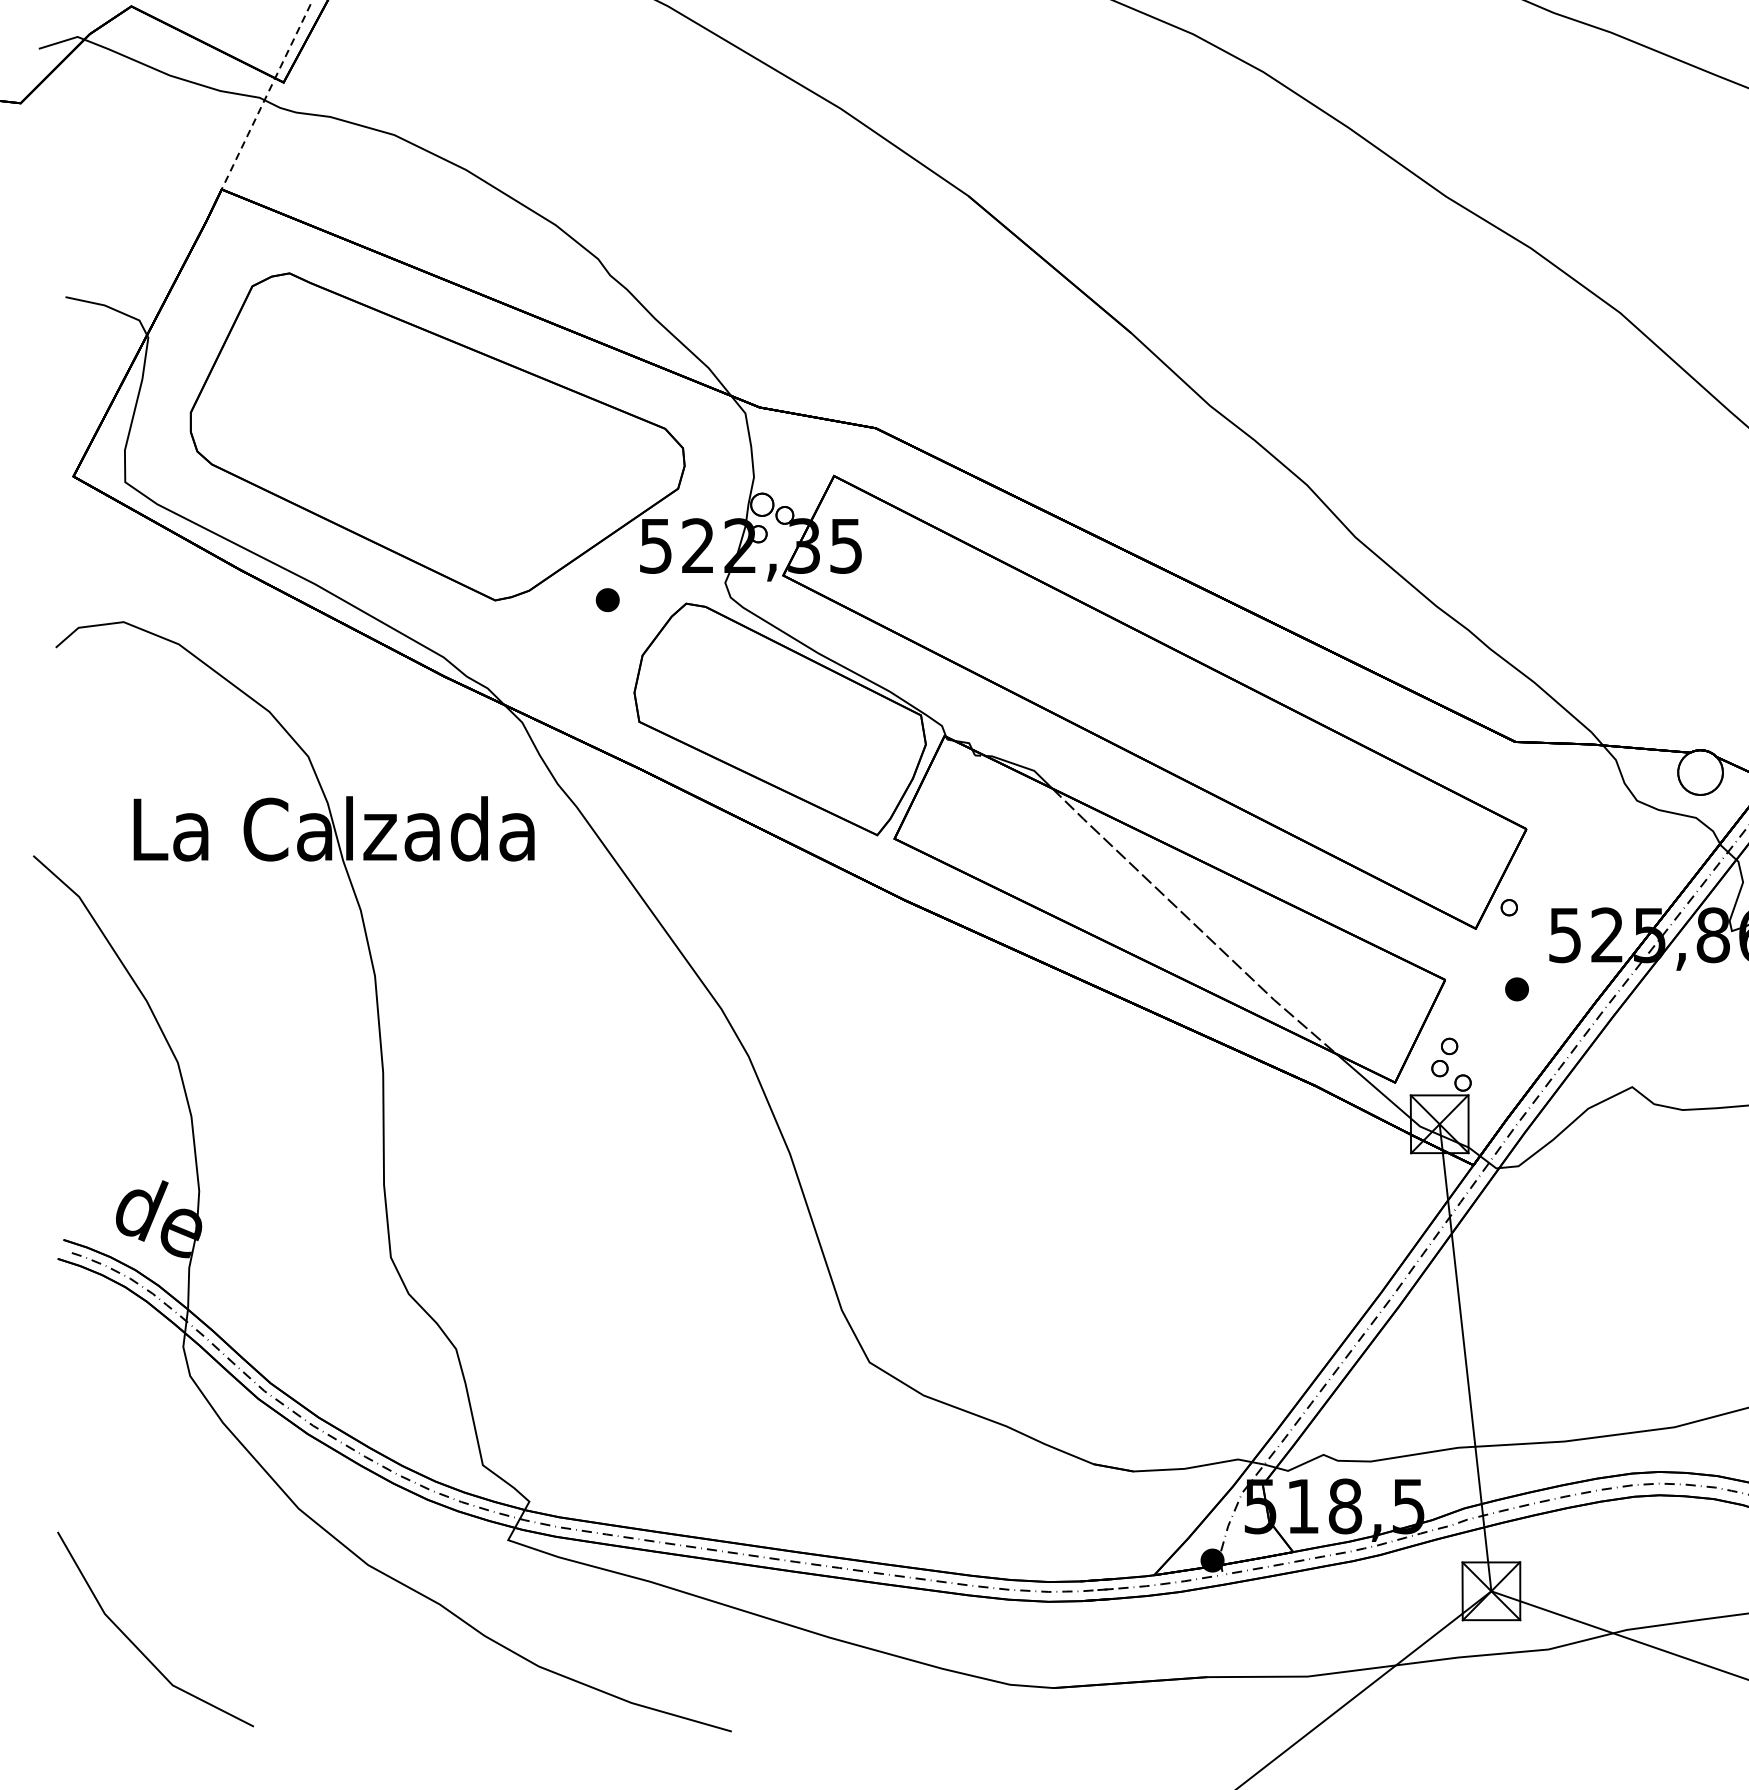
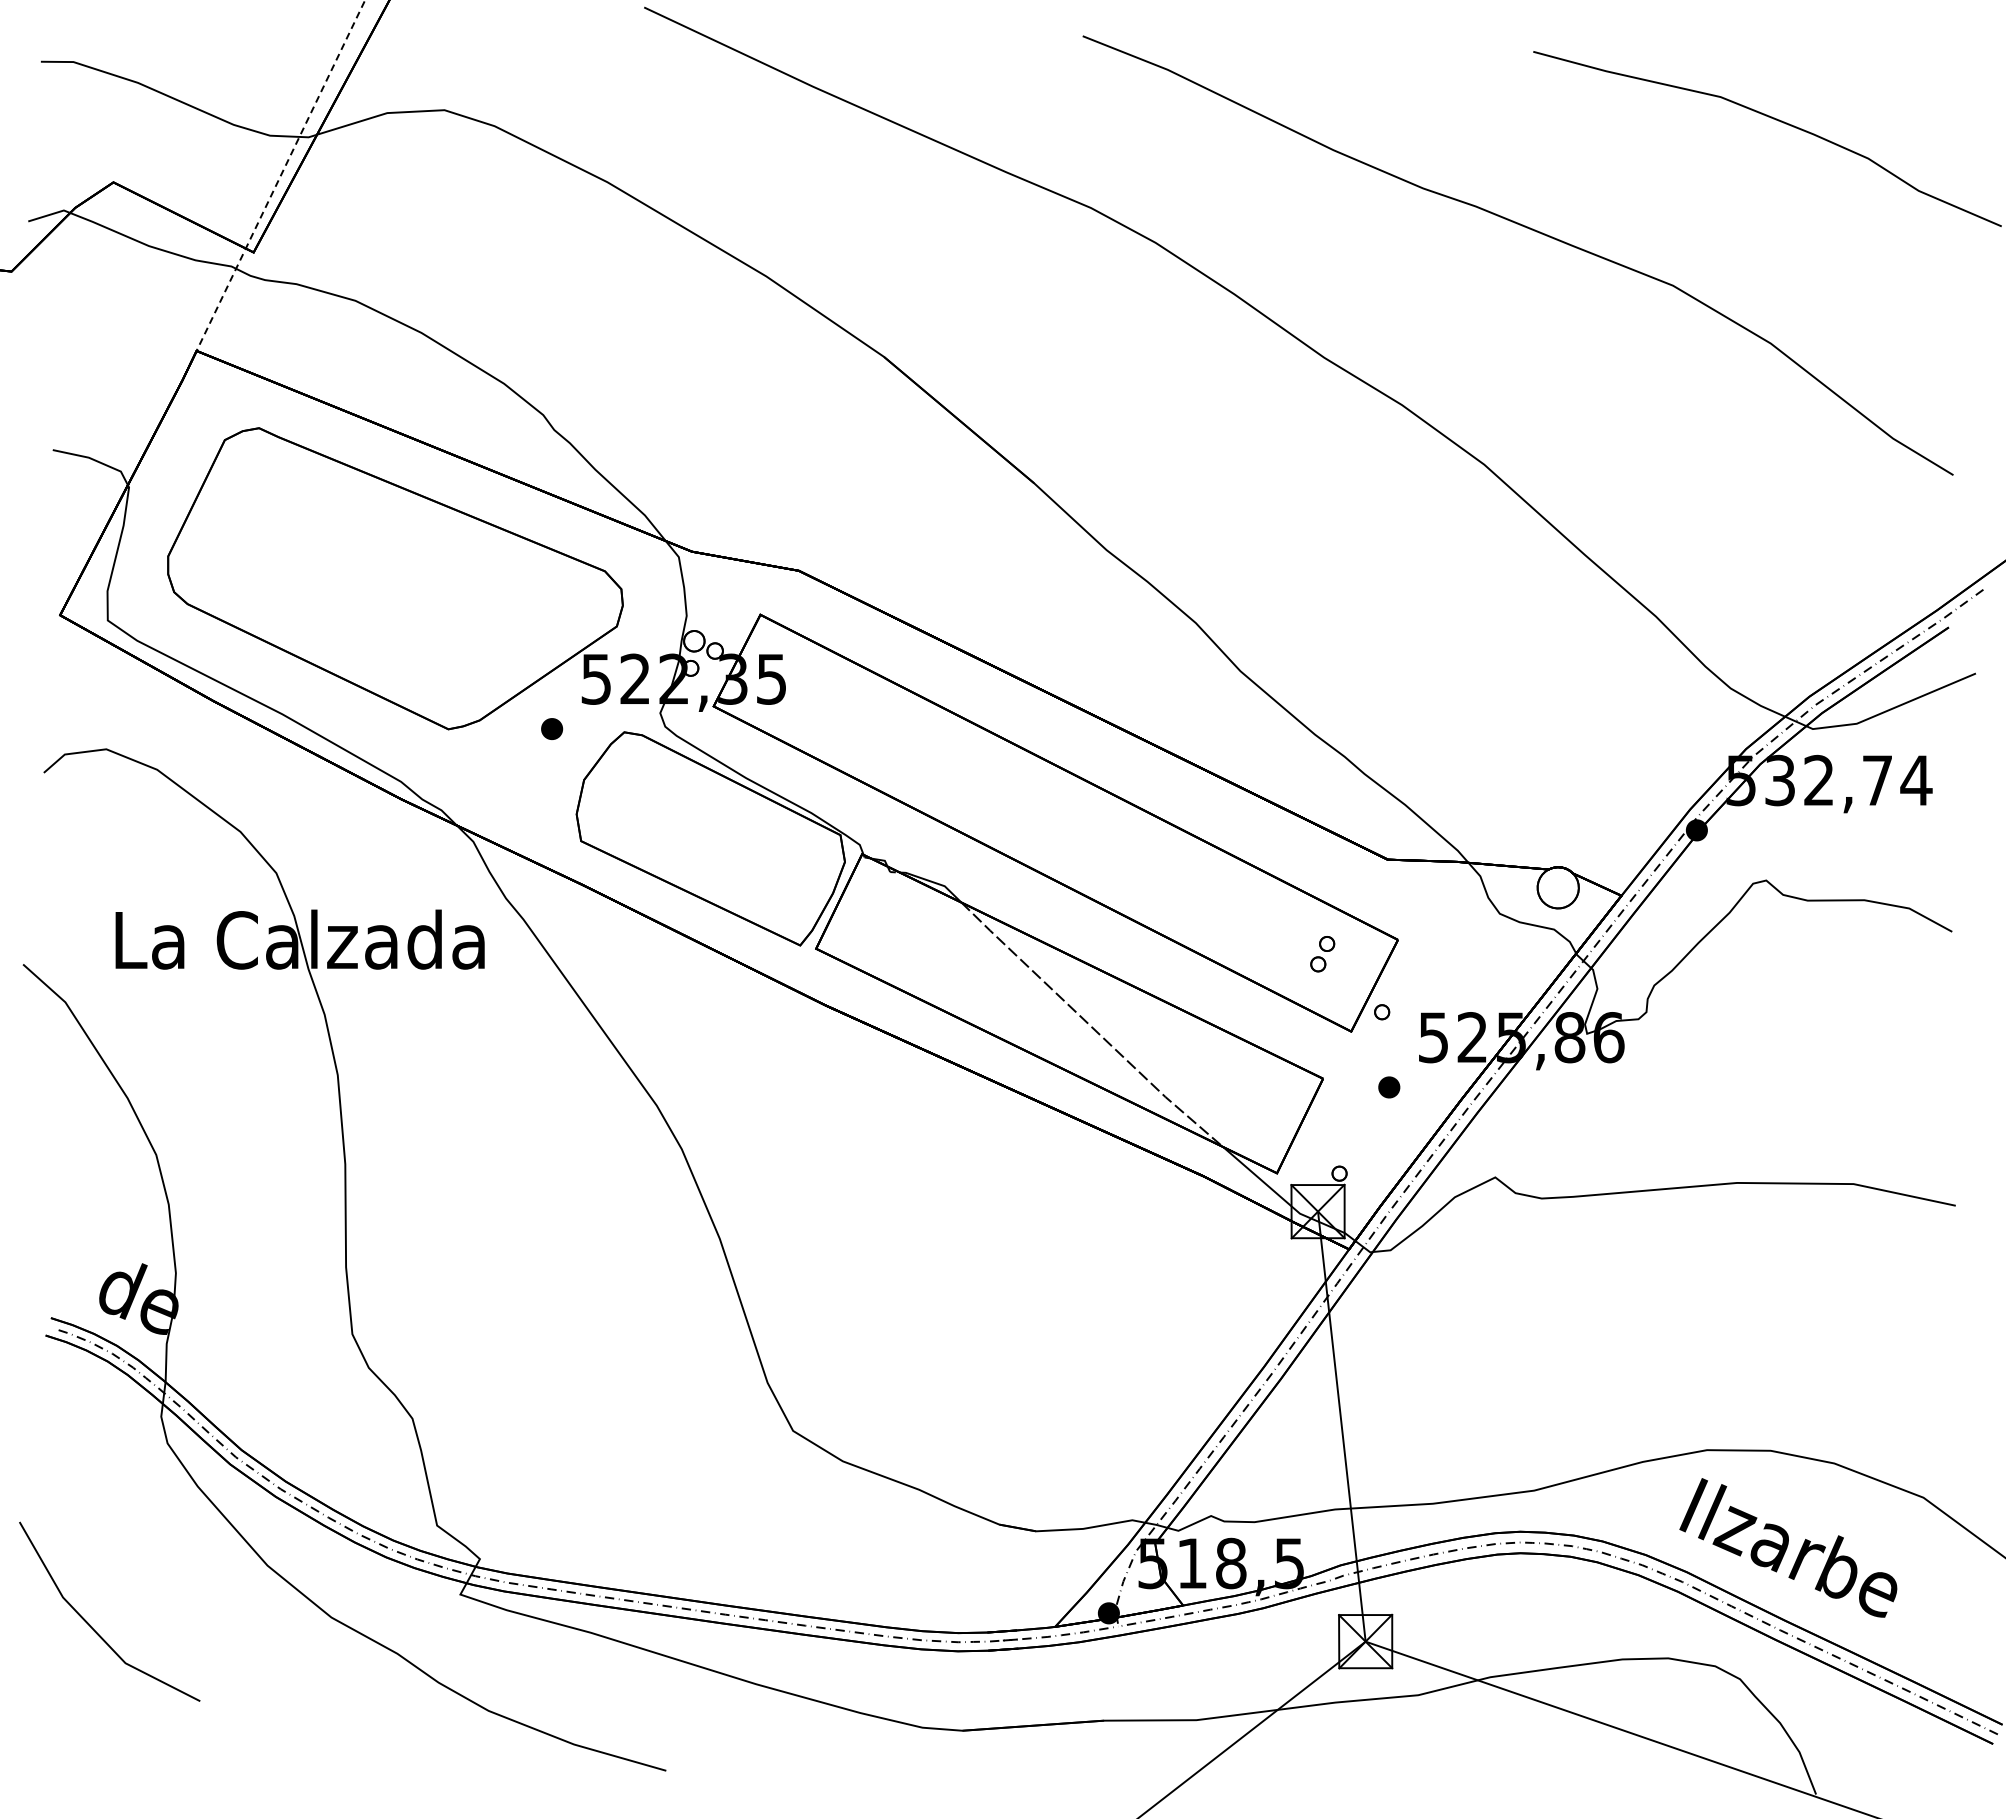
part: (1444, 1057) -> (1322, 954), moved
line: (134, 1643) -> (90, 1624), moved

